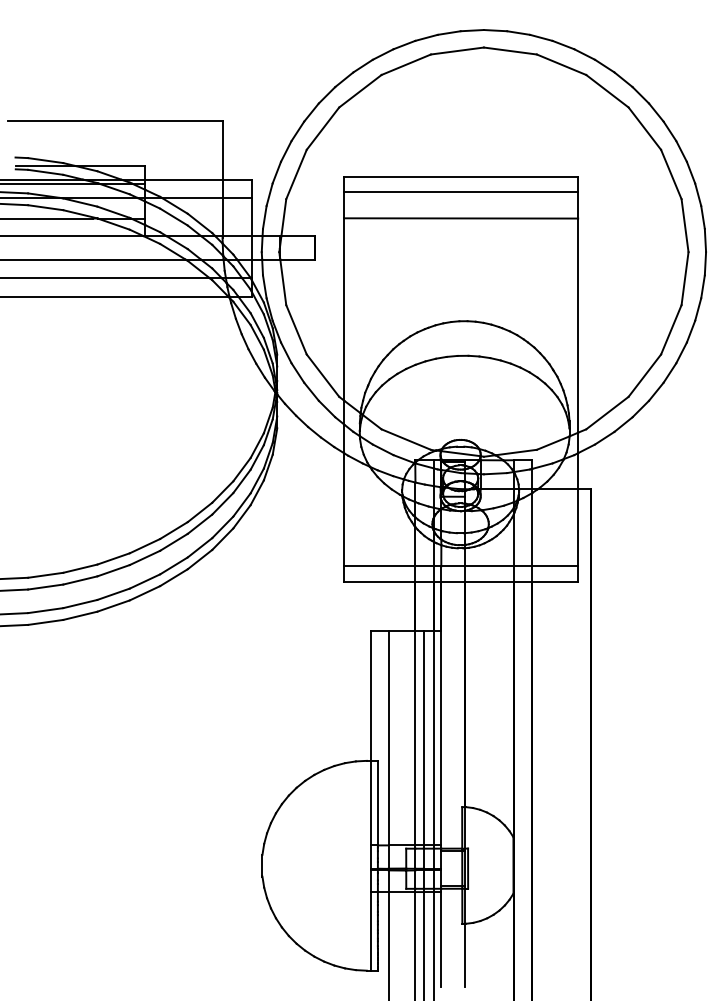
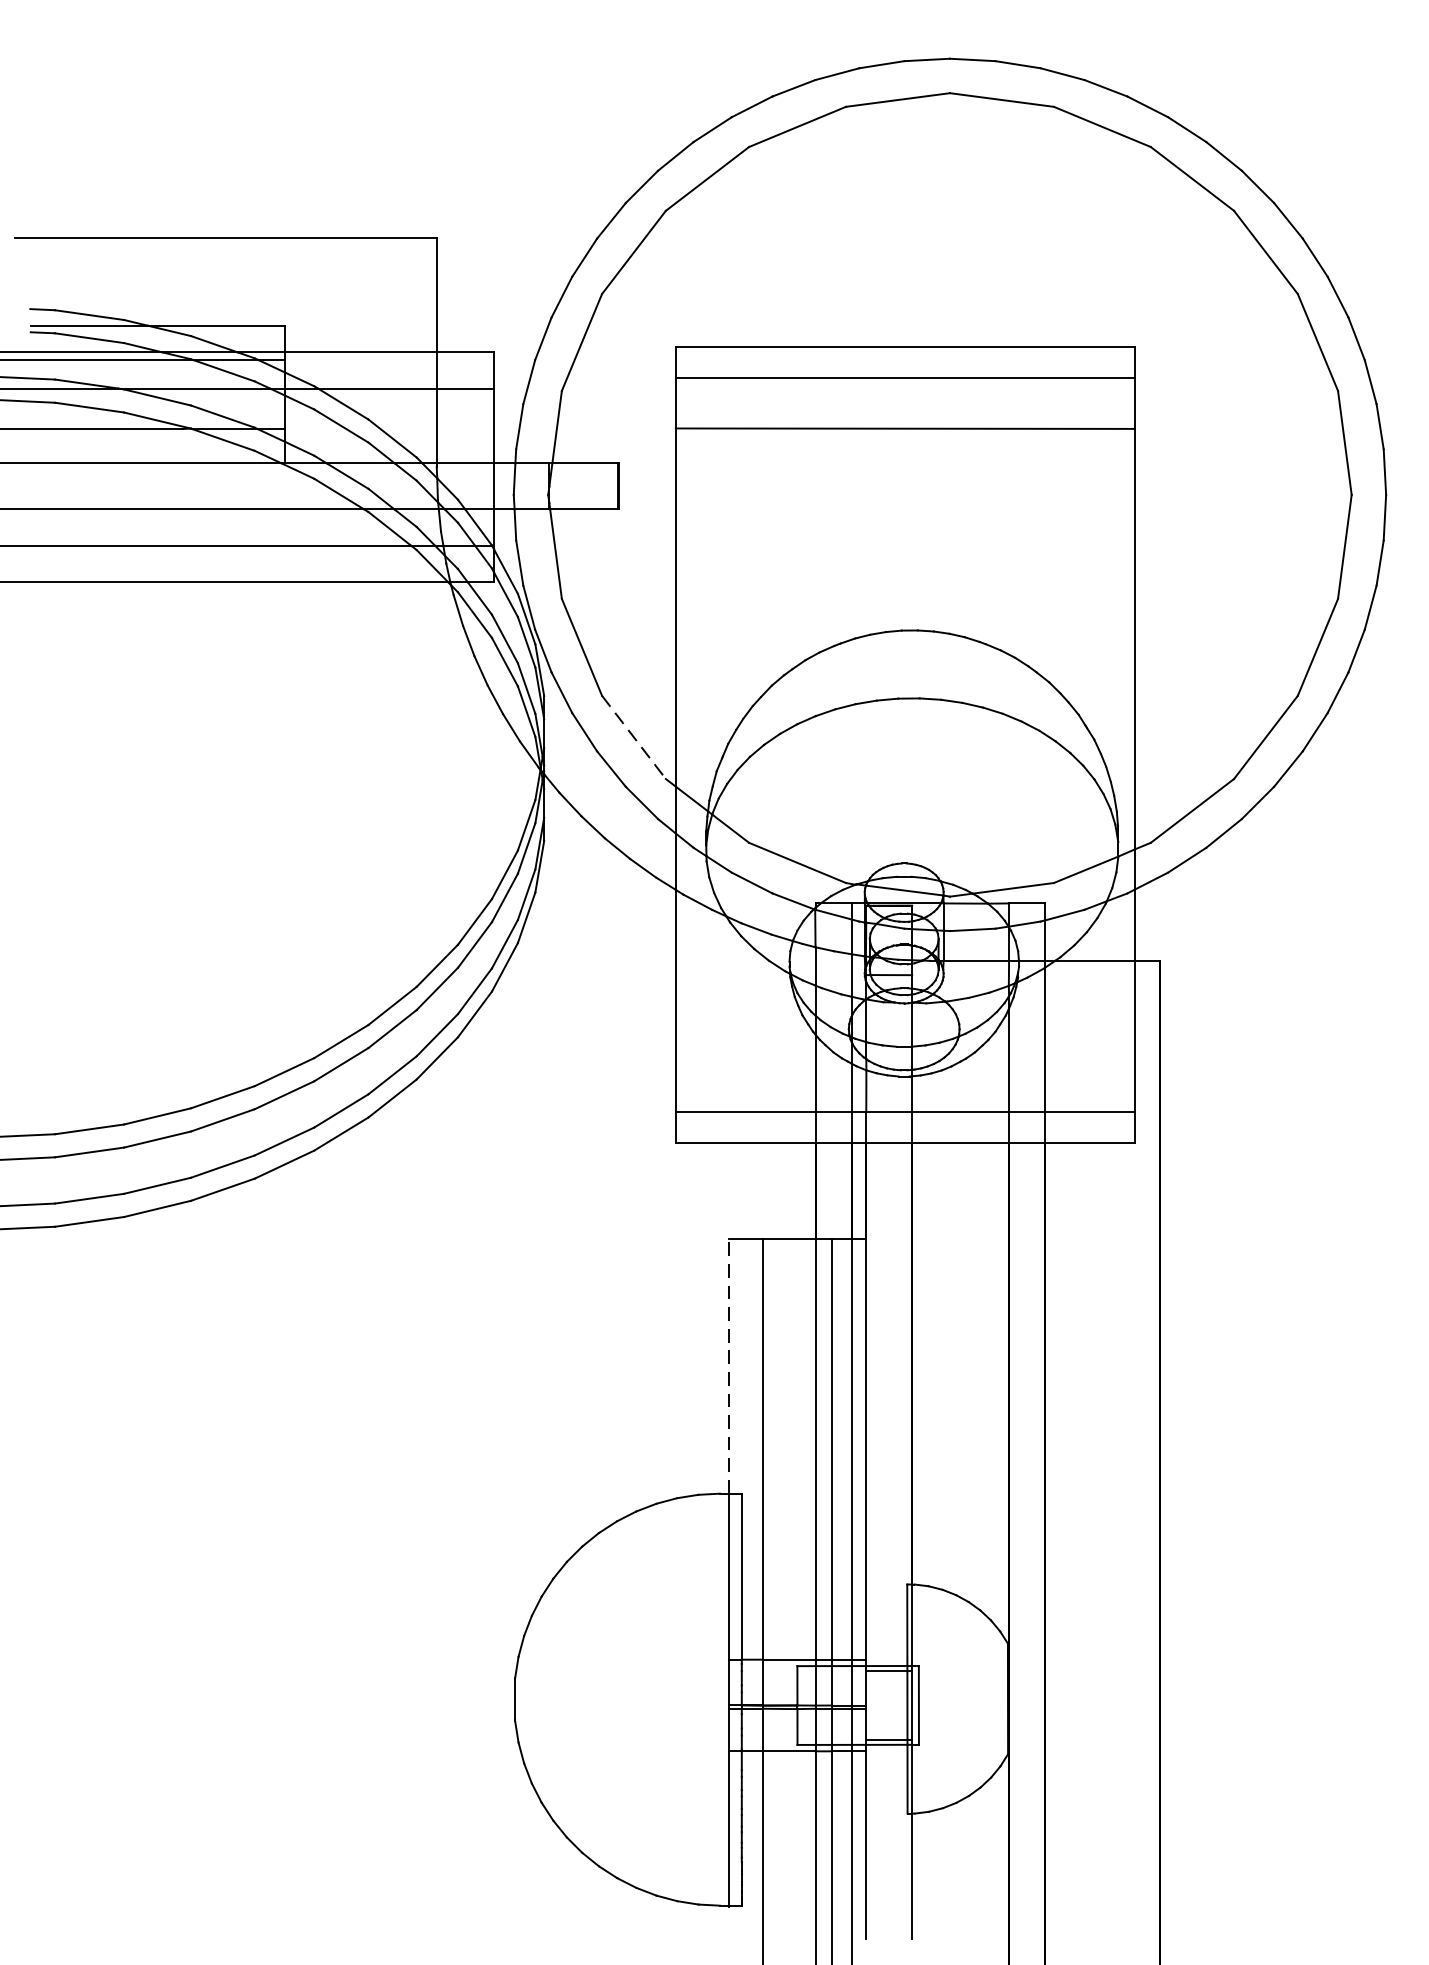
line: (322, 375) -> (633, 737), solid -> dashed
line: (371, 696) -> (729, 1367), solid -> dashed

